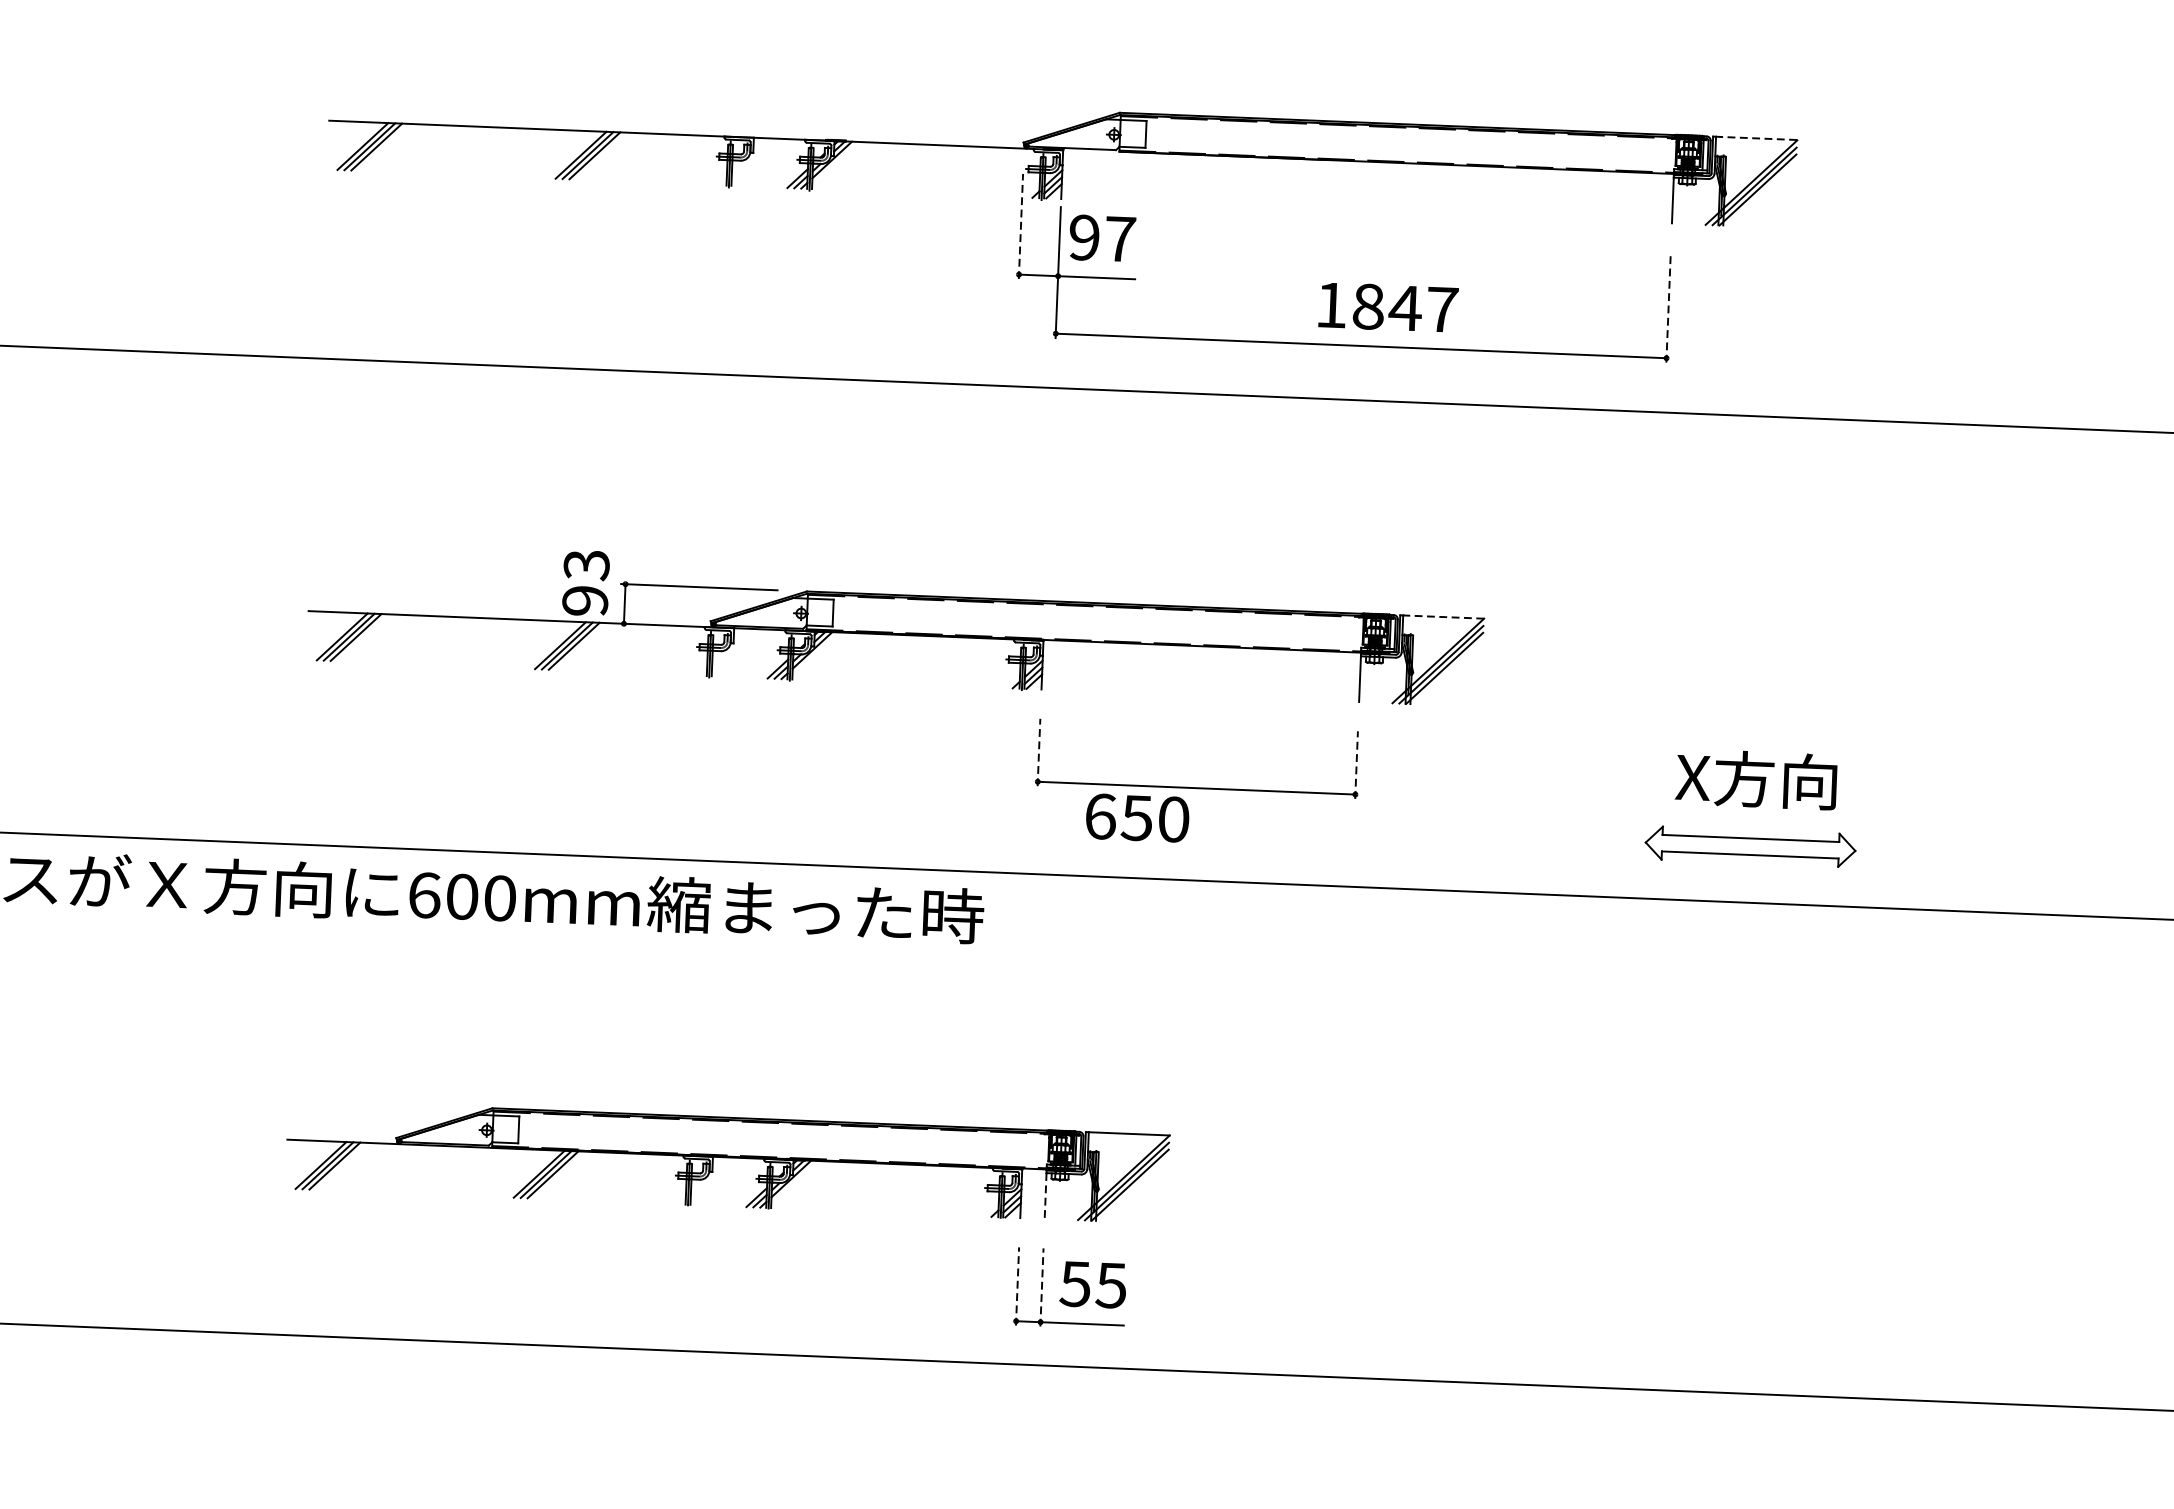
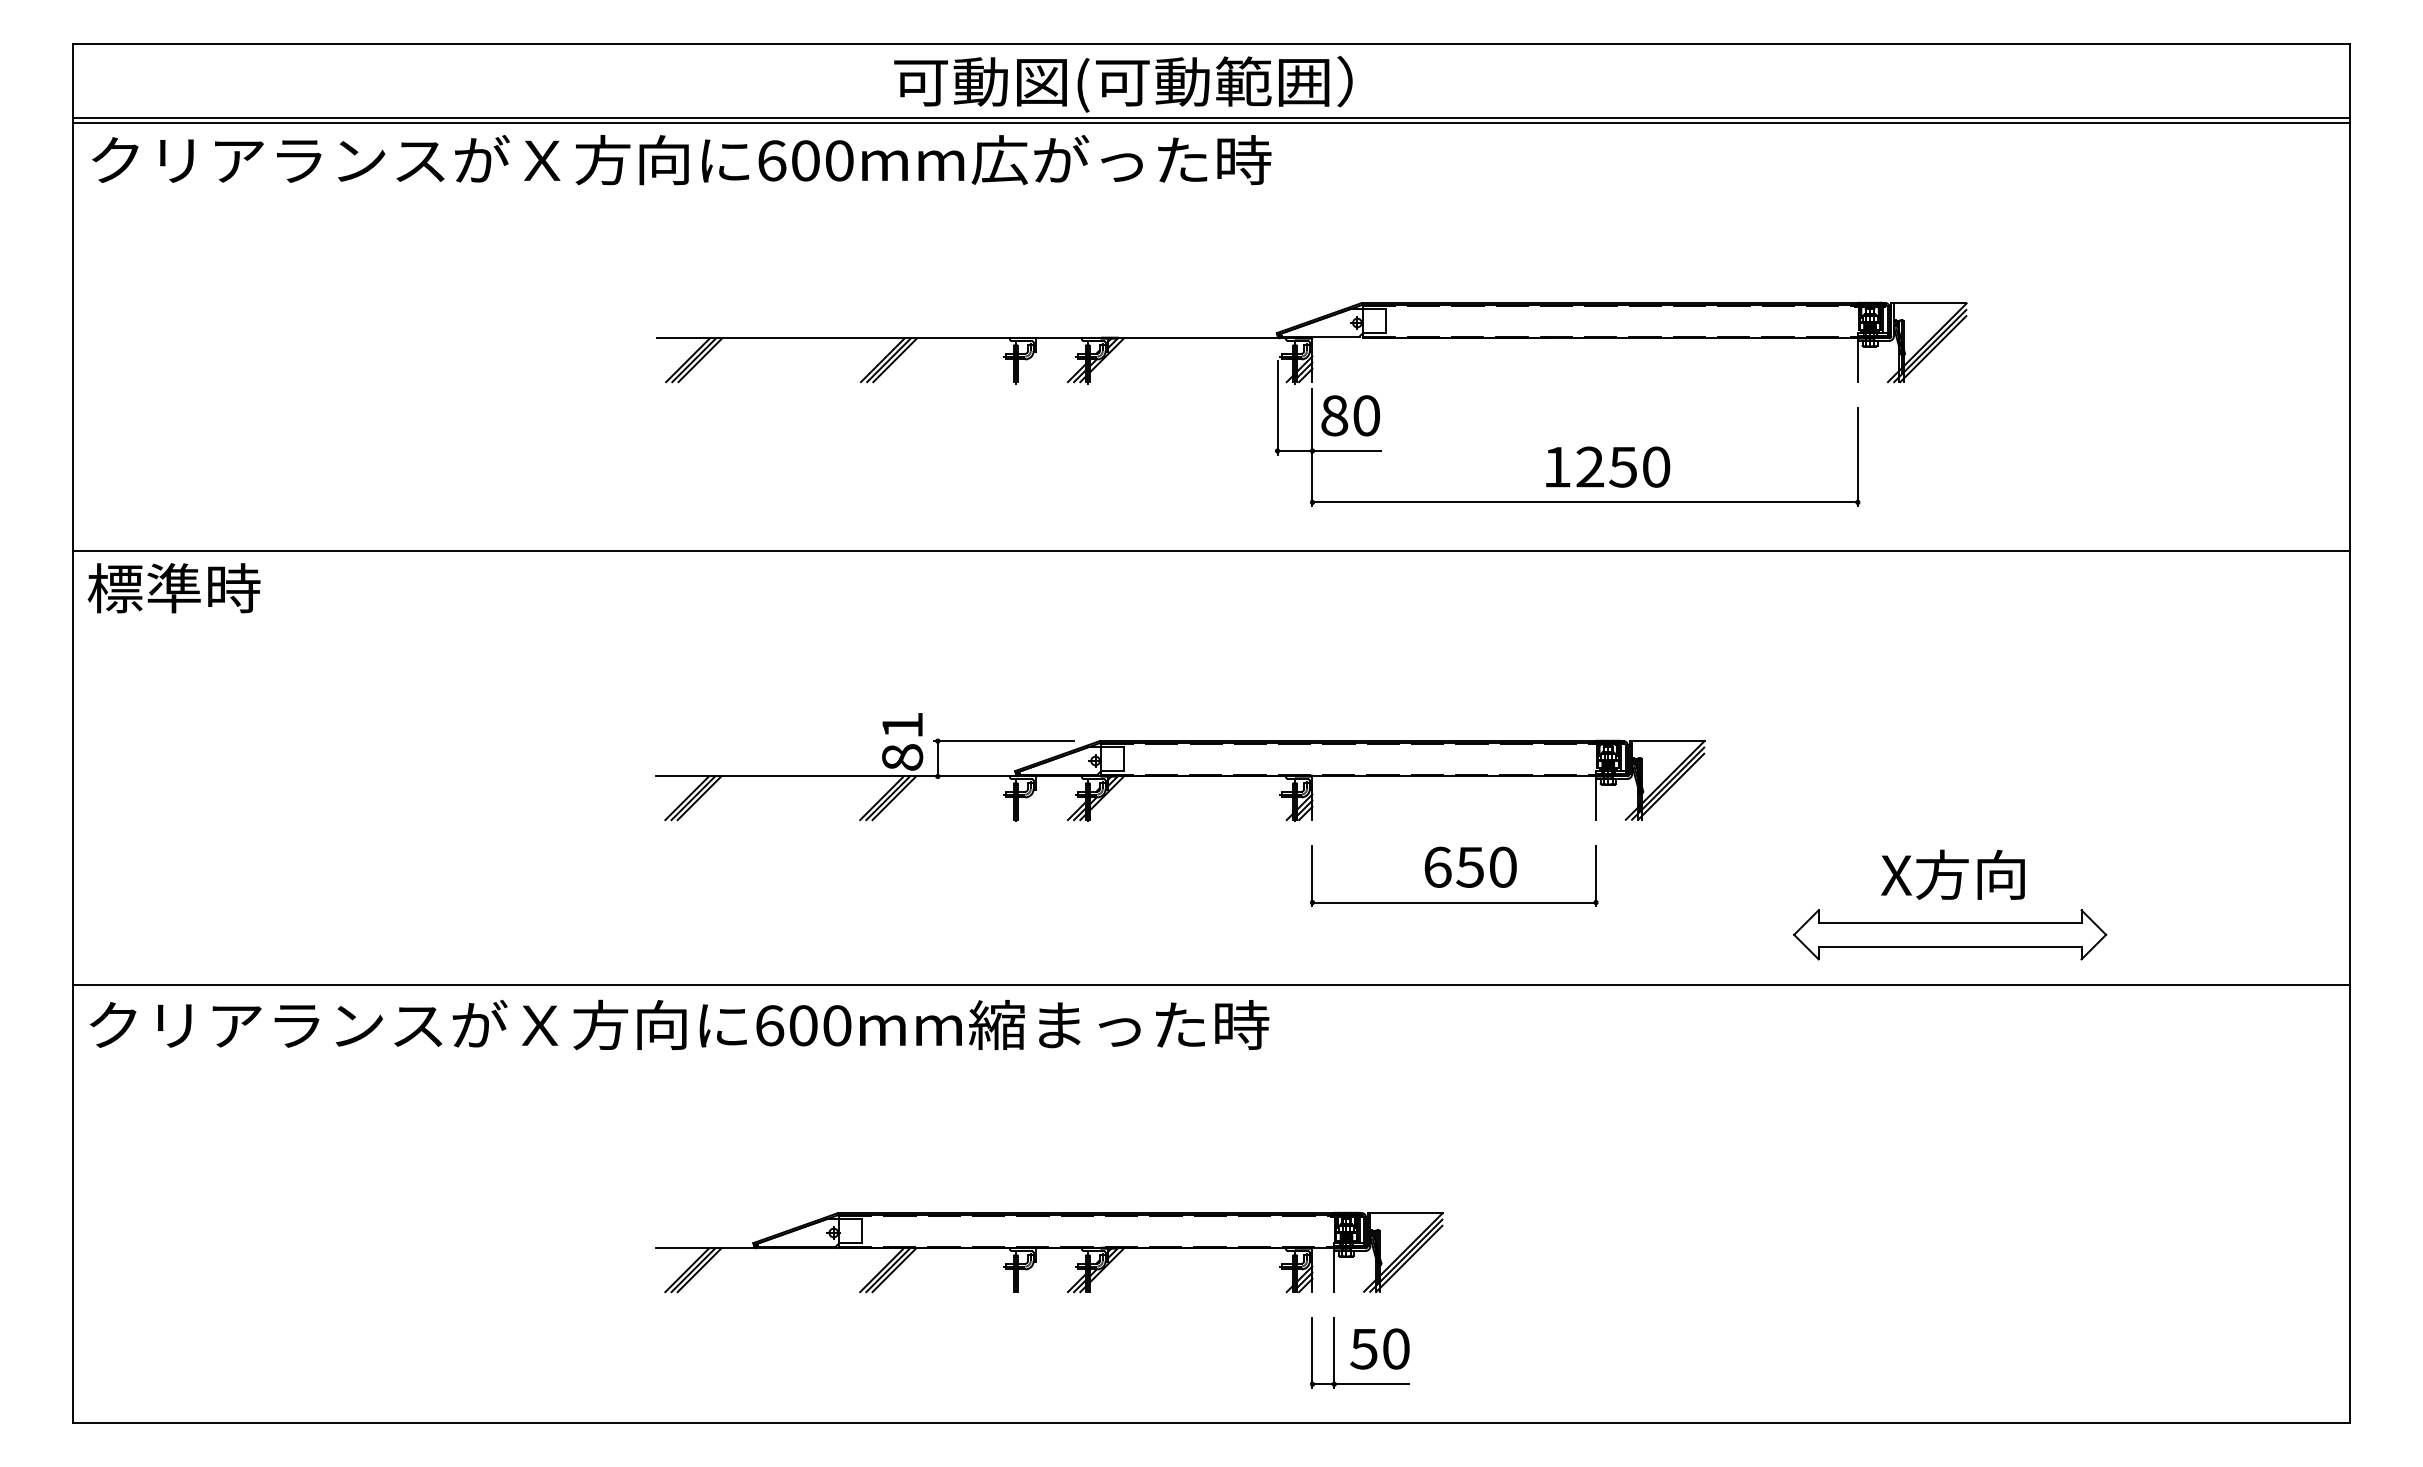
line: (1755, 138) -> (1929, 303), dashed -> solid
line: (1020, 227) -> (1277, 408), dashed -> solid
text: (1102, 238) -> (1350, 415), 97 -> 80
line: (1668, 306) -> (1857, 456), dashed -> solid
text: (1405, 307) -> (1623, 466), 1847 -> 1250
text: (585, 583) -> (902, 741), 93 -> 81
line: (1442, 617) -> (1667, 741), dashed -> solid
line: (1039, 751) -> (1312, 875), dashed -> solid
line: (1357, 764) -> (1596, 875), dashed -> solid
text: (1137, 817) -> (1470, 866), moved
part: (1750, 846) -> (1950, 934), size x1.67
line: (1045, 1195) -> (1334, 1271), dashed -> solid
text: (1110, 1284) -> (1395, 1348), 55 -> 50
line: (1017, 1286) -> (1312, 1353), dashed -> solid
line: (1042, 1287) -> (1334, 1353), dashed -> solid

